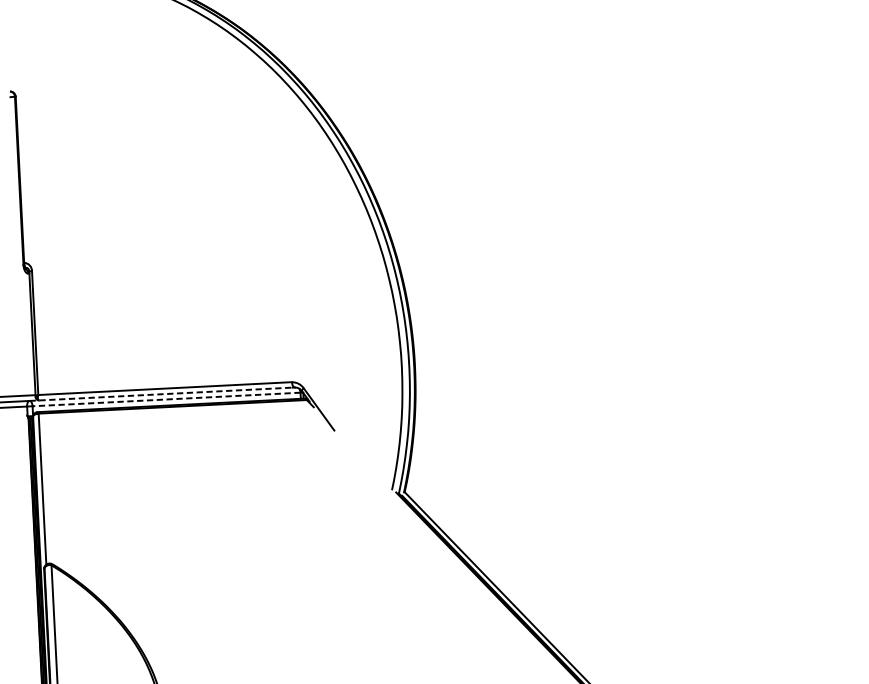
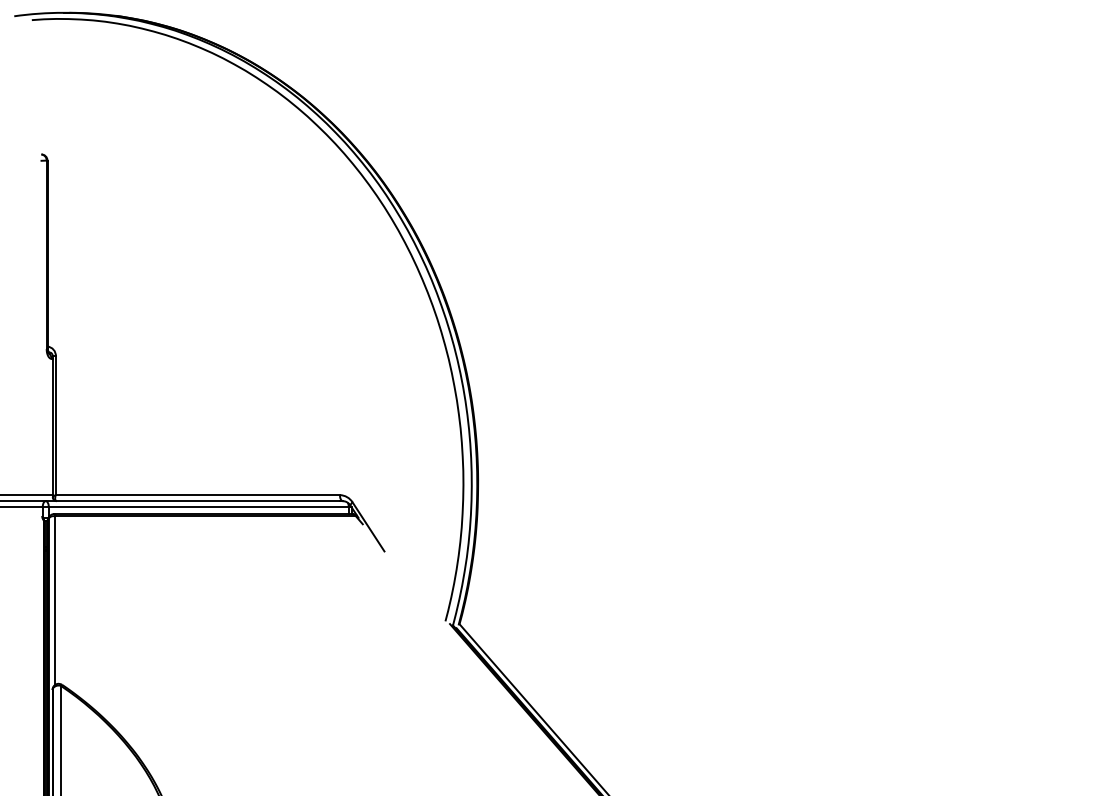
line: (161, 394) -> (193, 501), dashed -> solid
line: (166, 399) -> (198, 507), dashed -> solid

